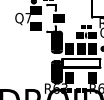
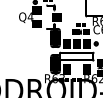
text: (28, 17) -> (30, 16), Q7 -> Q4

